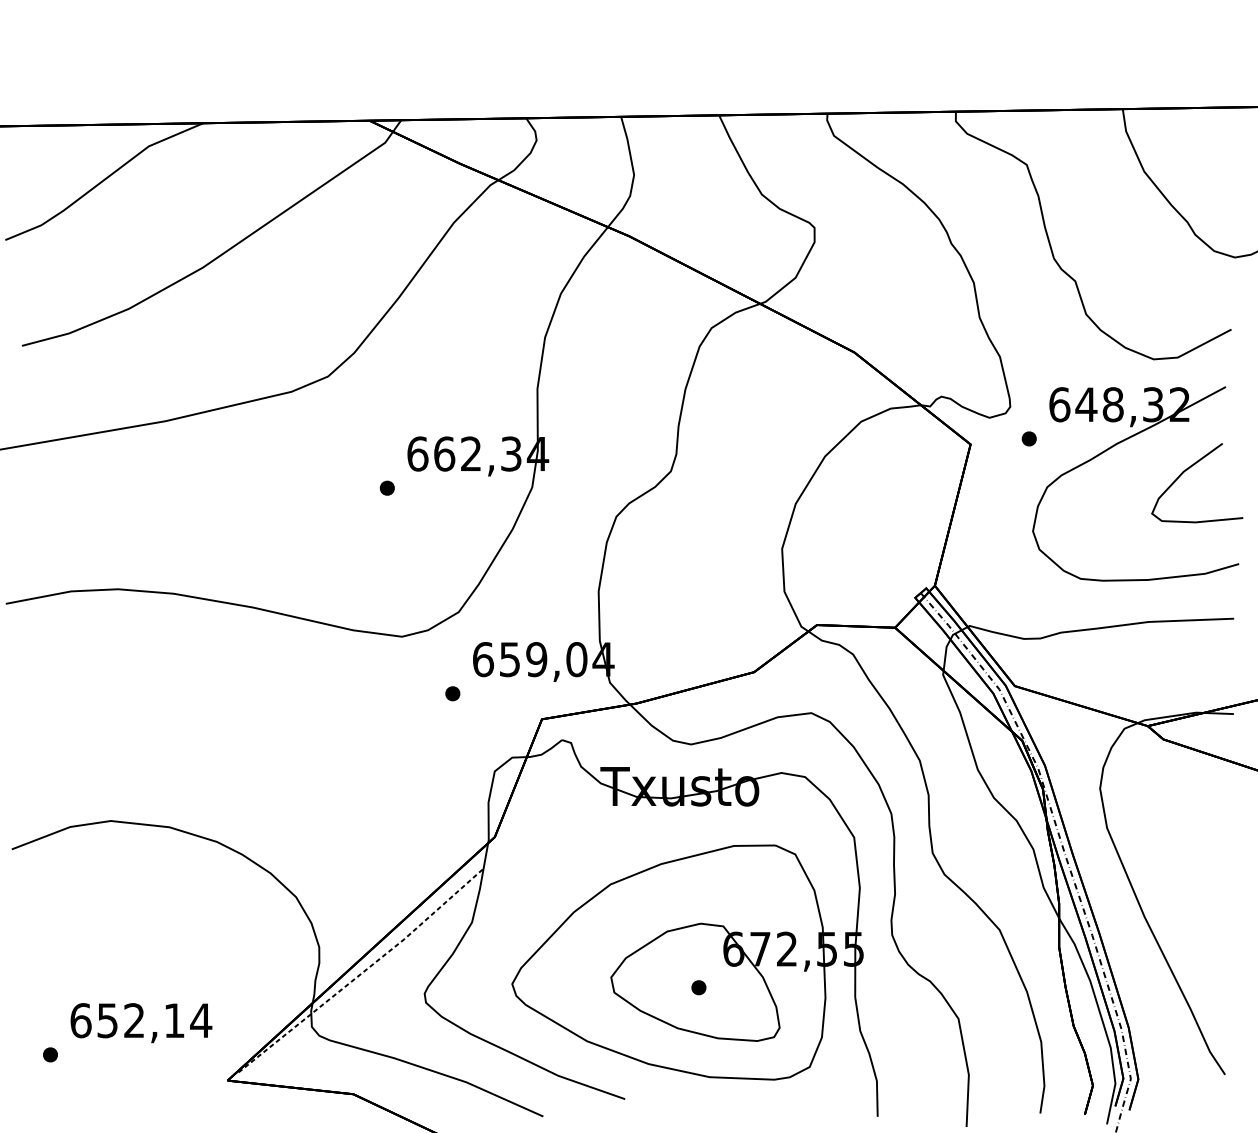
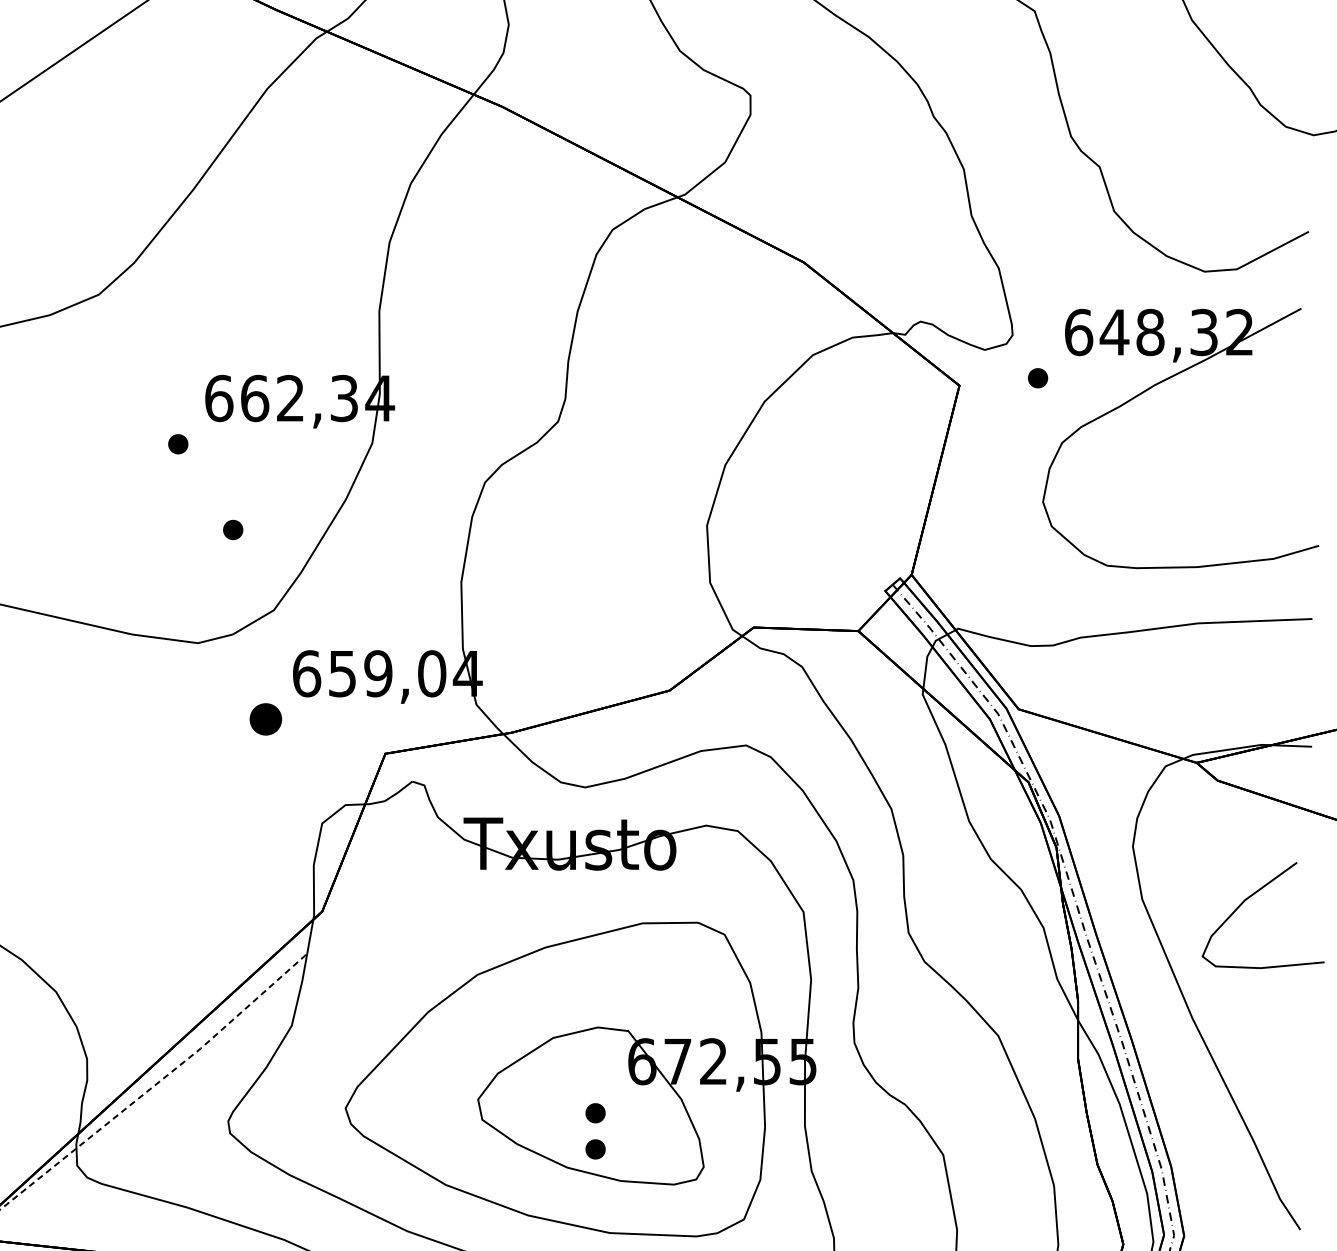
curve: (1187, 470) -> (1249, 898), moved
part: (427, 551) -> (232, 529), added
part: (452, 693) -> (265, 719), size x1.6
part: (698, 1014) -> (595, 1149), added

